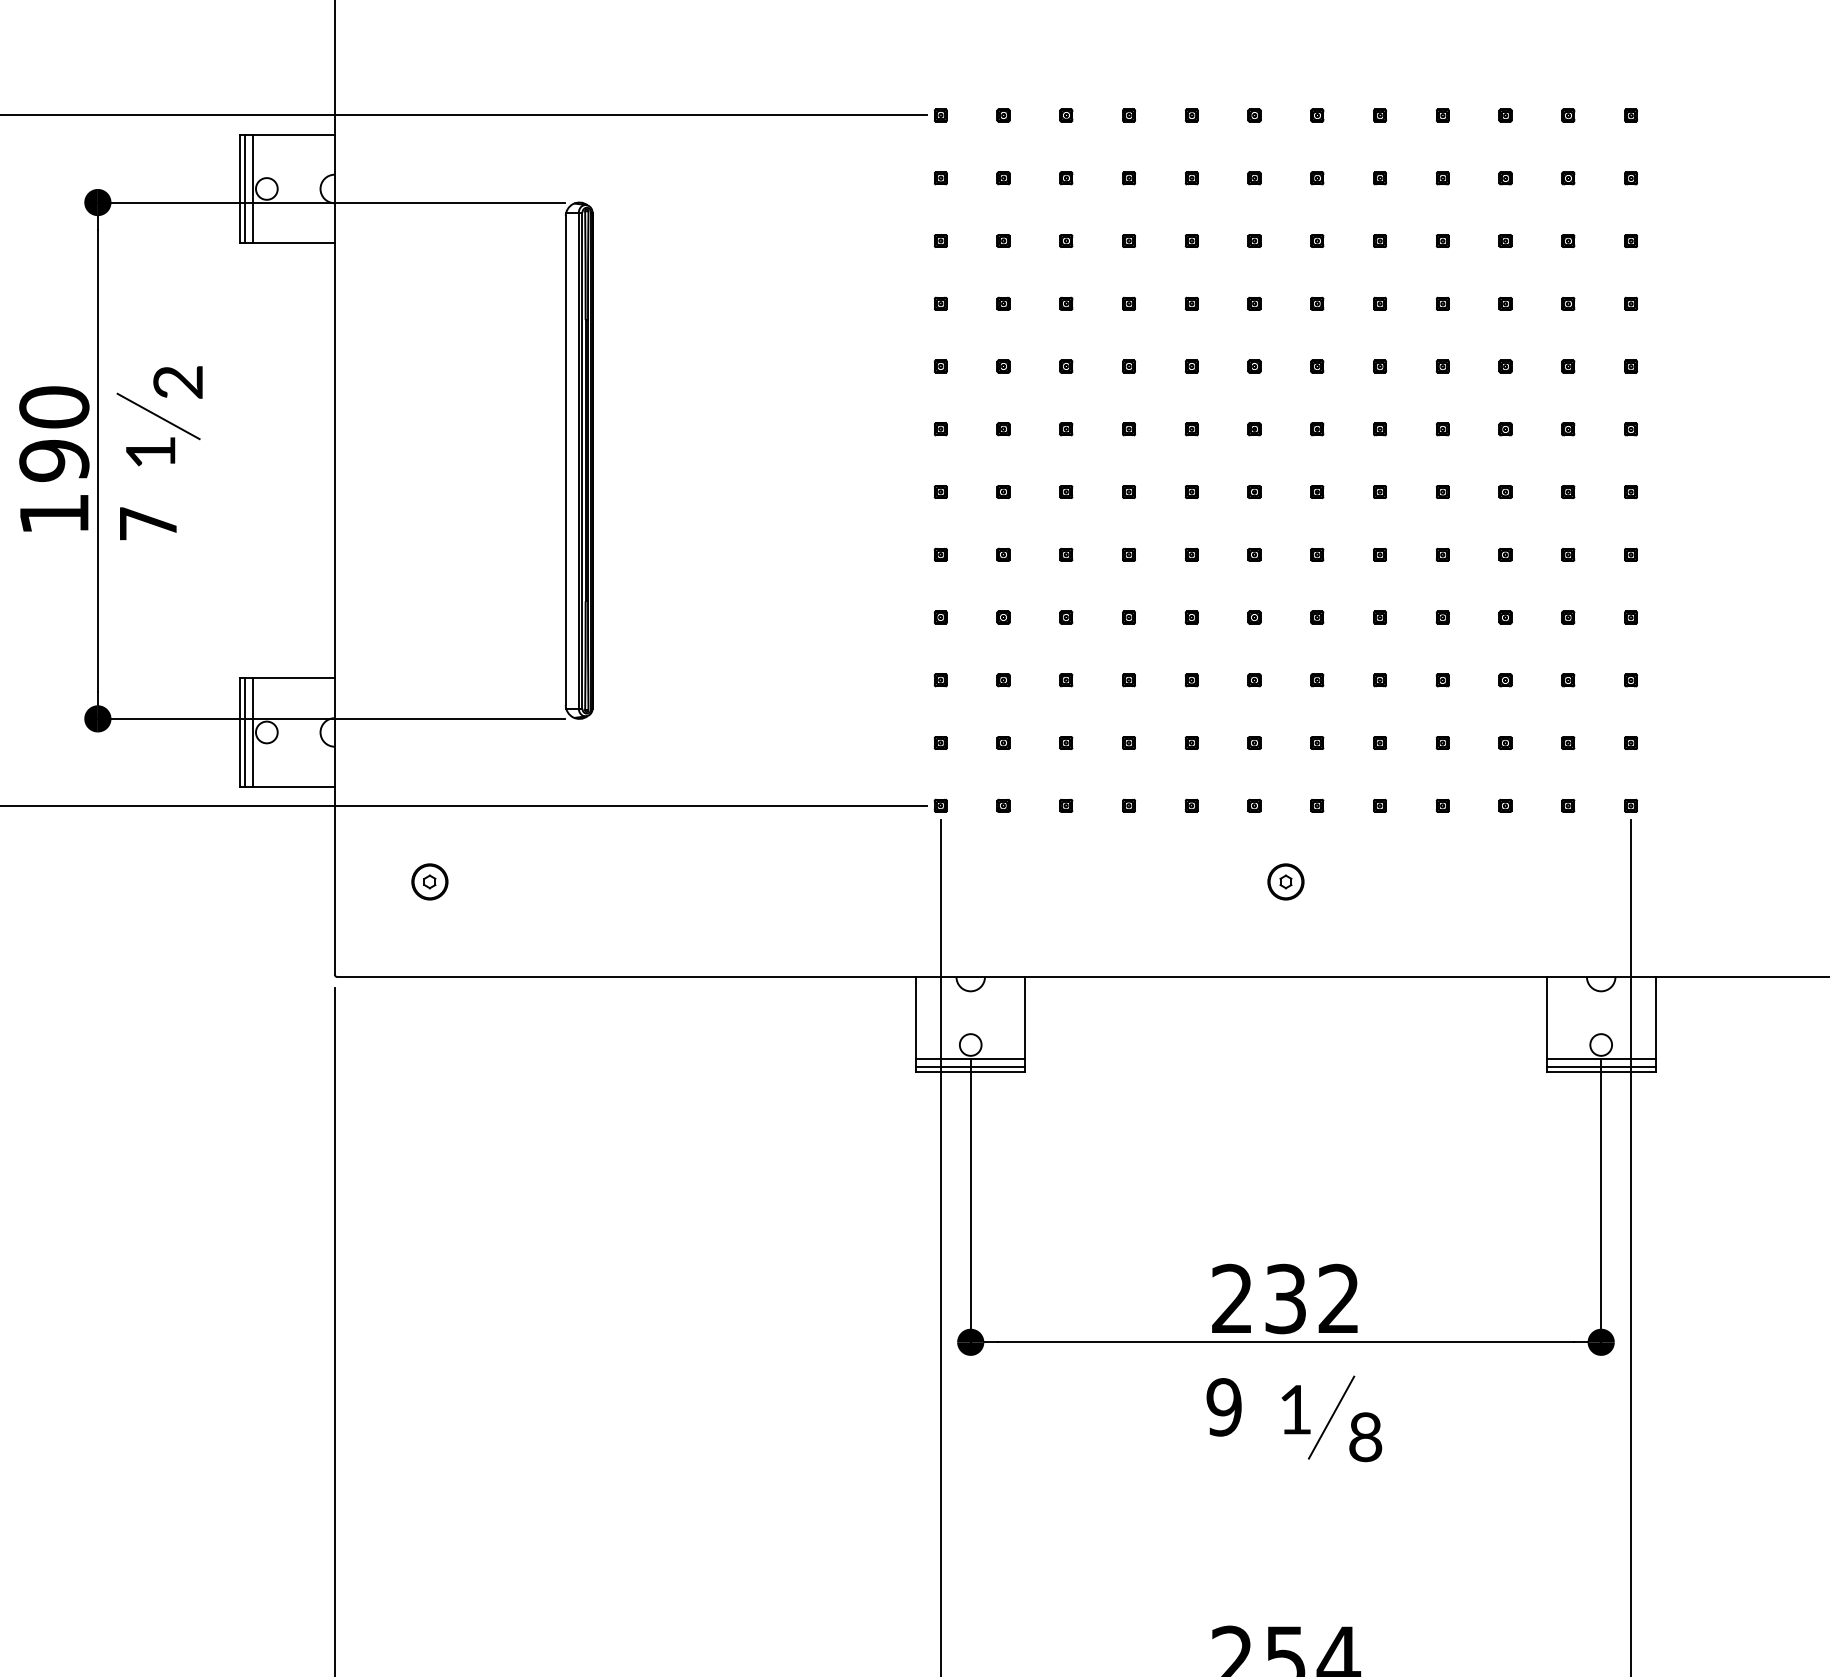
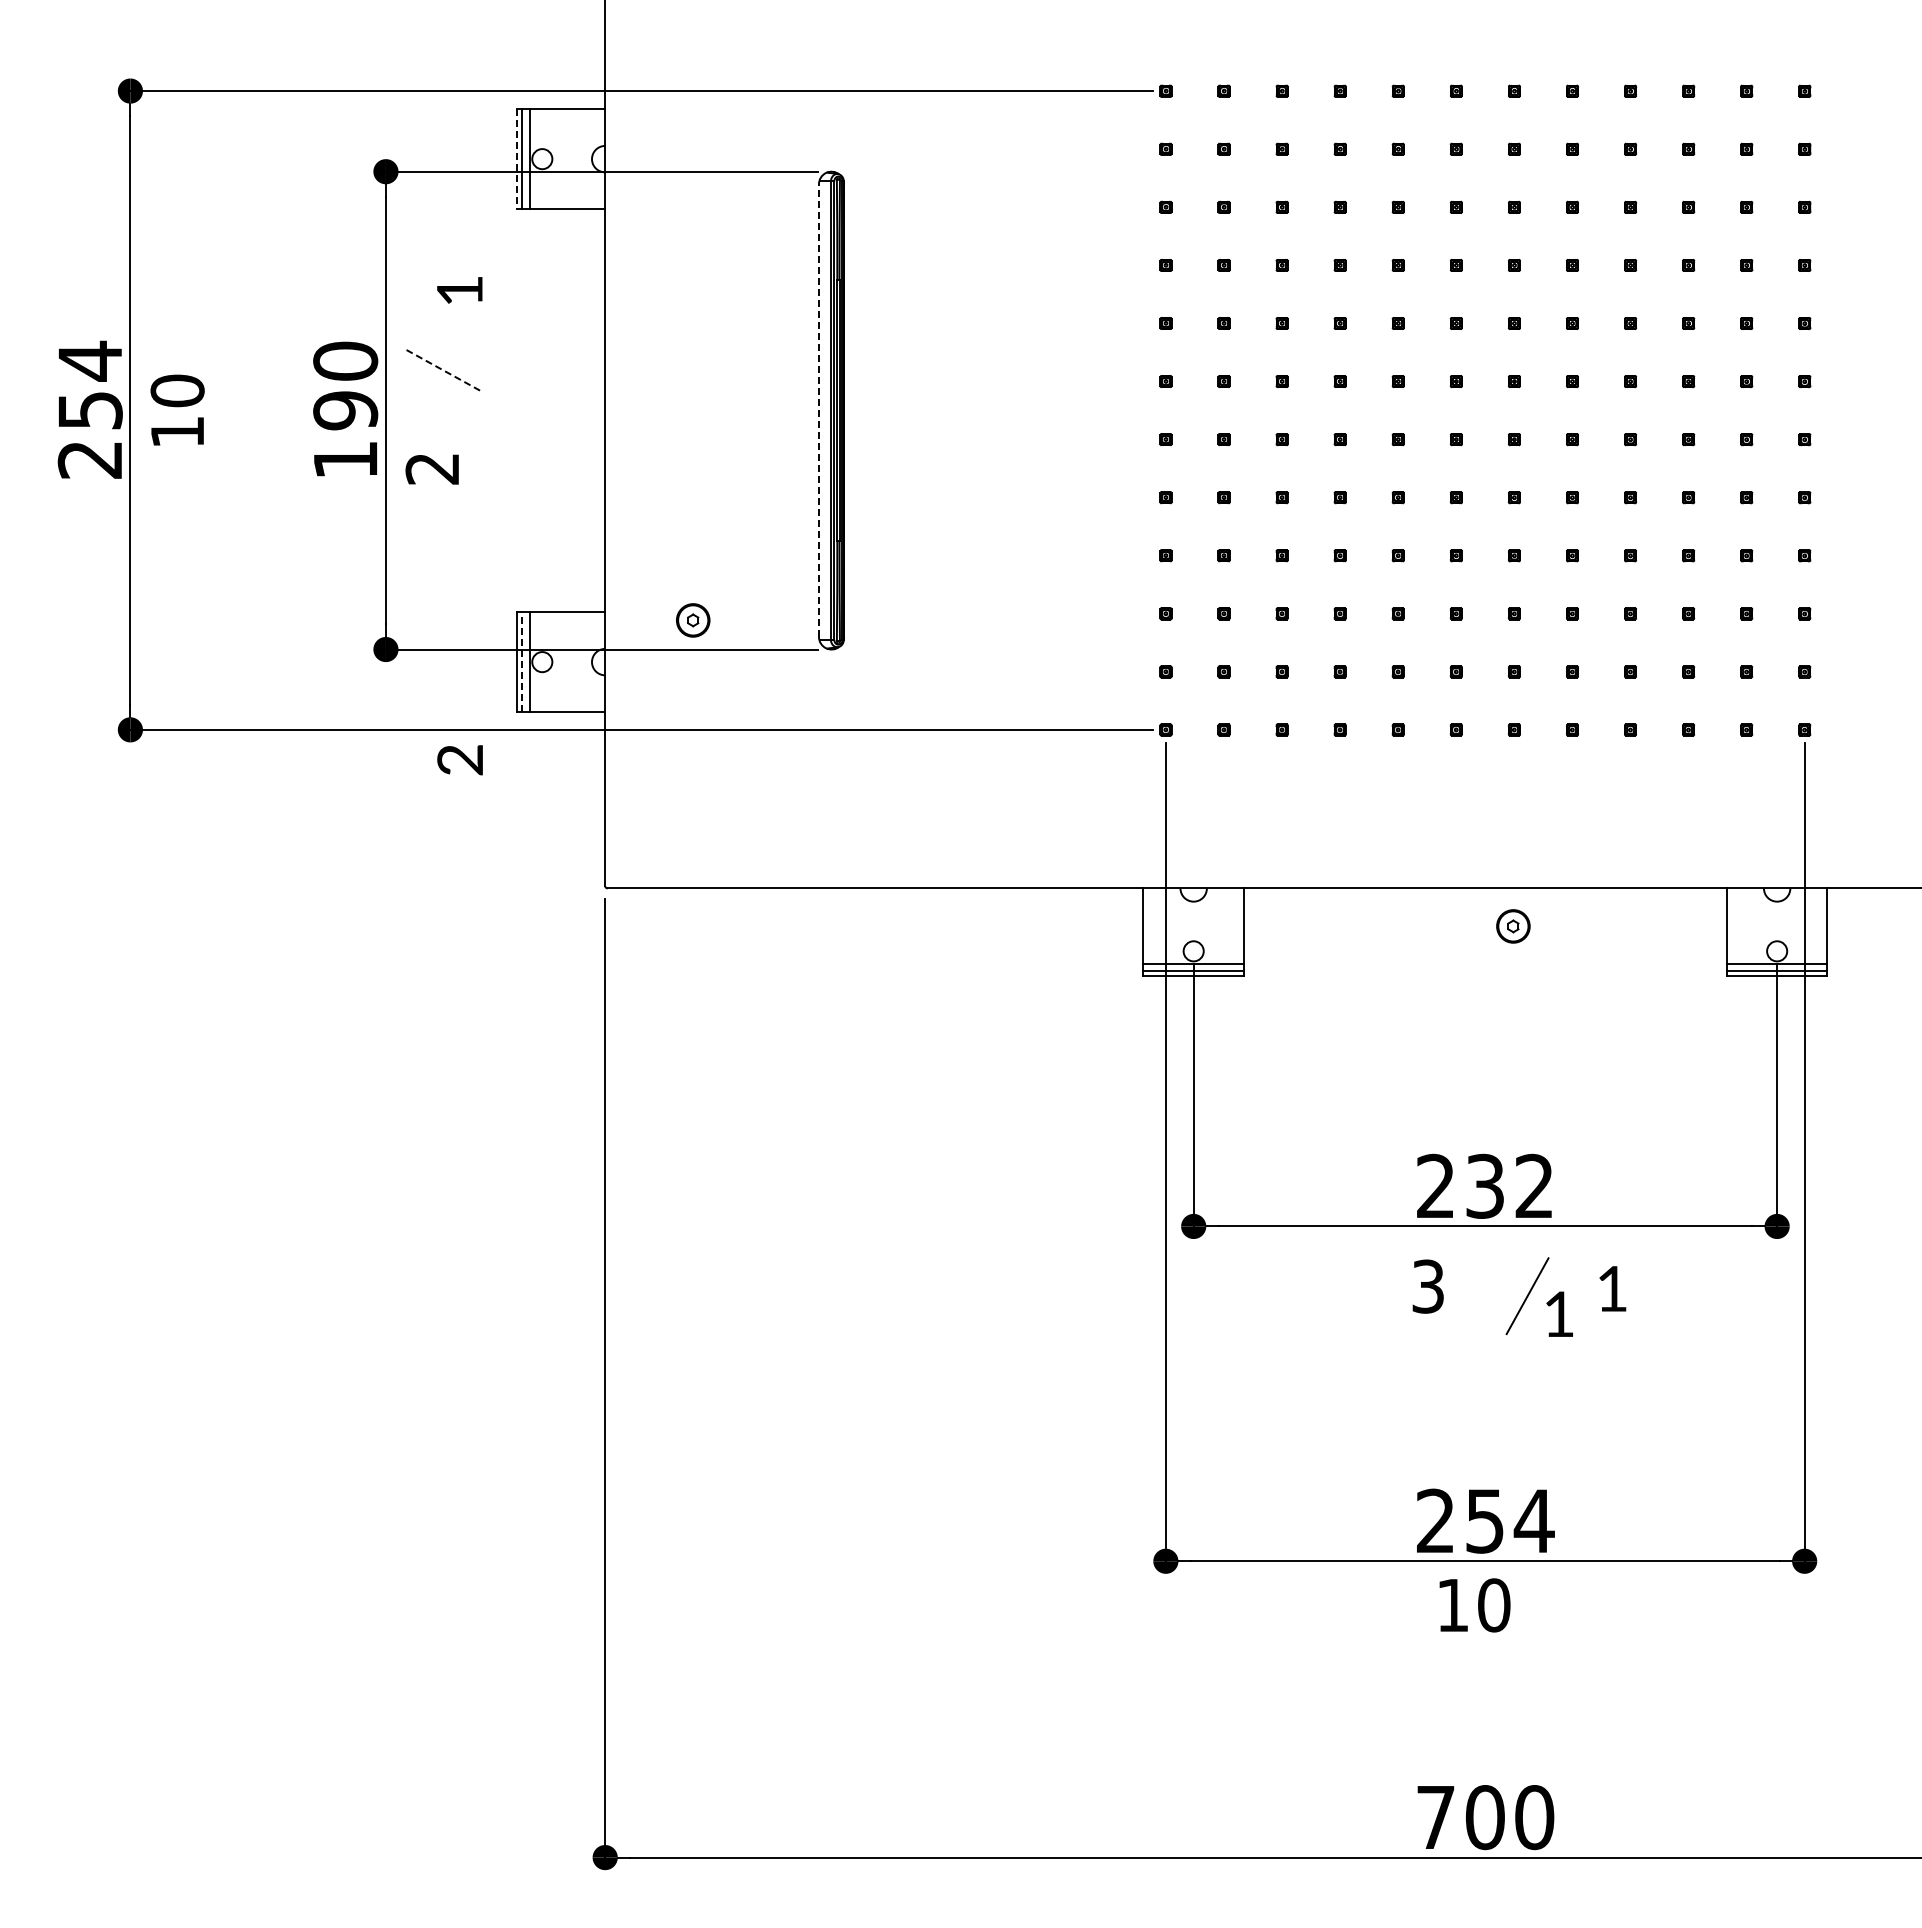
line: (240, 189) -> (517, 159), solid -> dashed
text: (177, 382) -> (459, 760), moved
line: (157, 416) -> (441, 369), solid -> dashed
text: (150, 451) -> (459, 290), moved
line: (565, 460) -> (818, 410), solid -> dashed
text: (147, 523) -> (431, 468), 7 -> 2
line: (245, 731) -> (522, 661), solid -> dashed
part: (430, 882) -> (693, 620), moved
part: (1286, 882) -> (1513, 926), moved
text: (1224, 1407) -> (1428, 1286), 9 -> 3
text: (1295, 1409) -> (1612, 1288), moved
text: (1366, 1437) -> (1559, 1314), 8 -> 1

